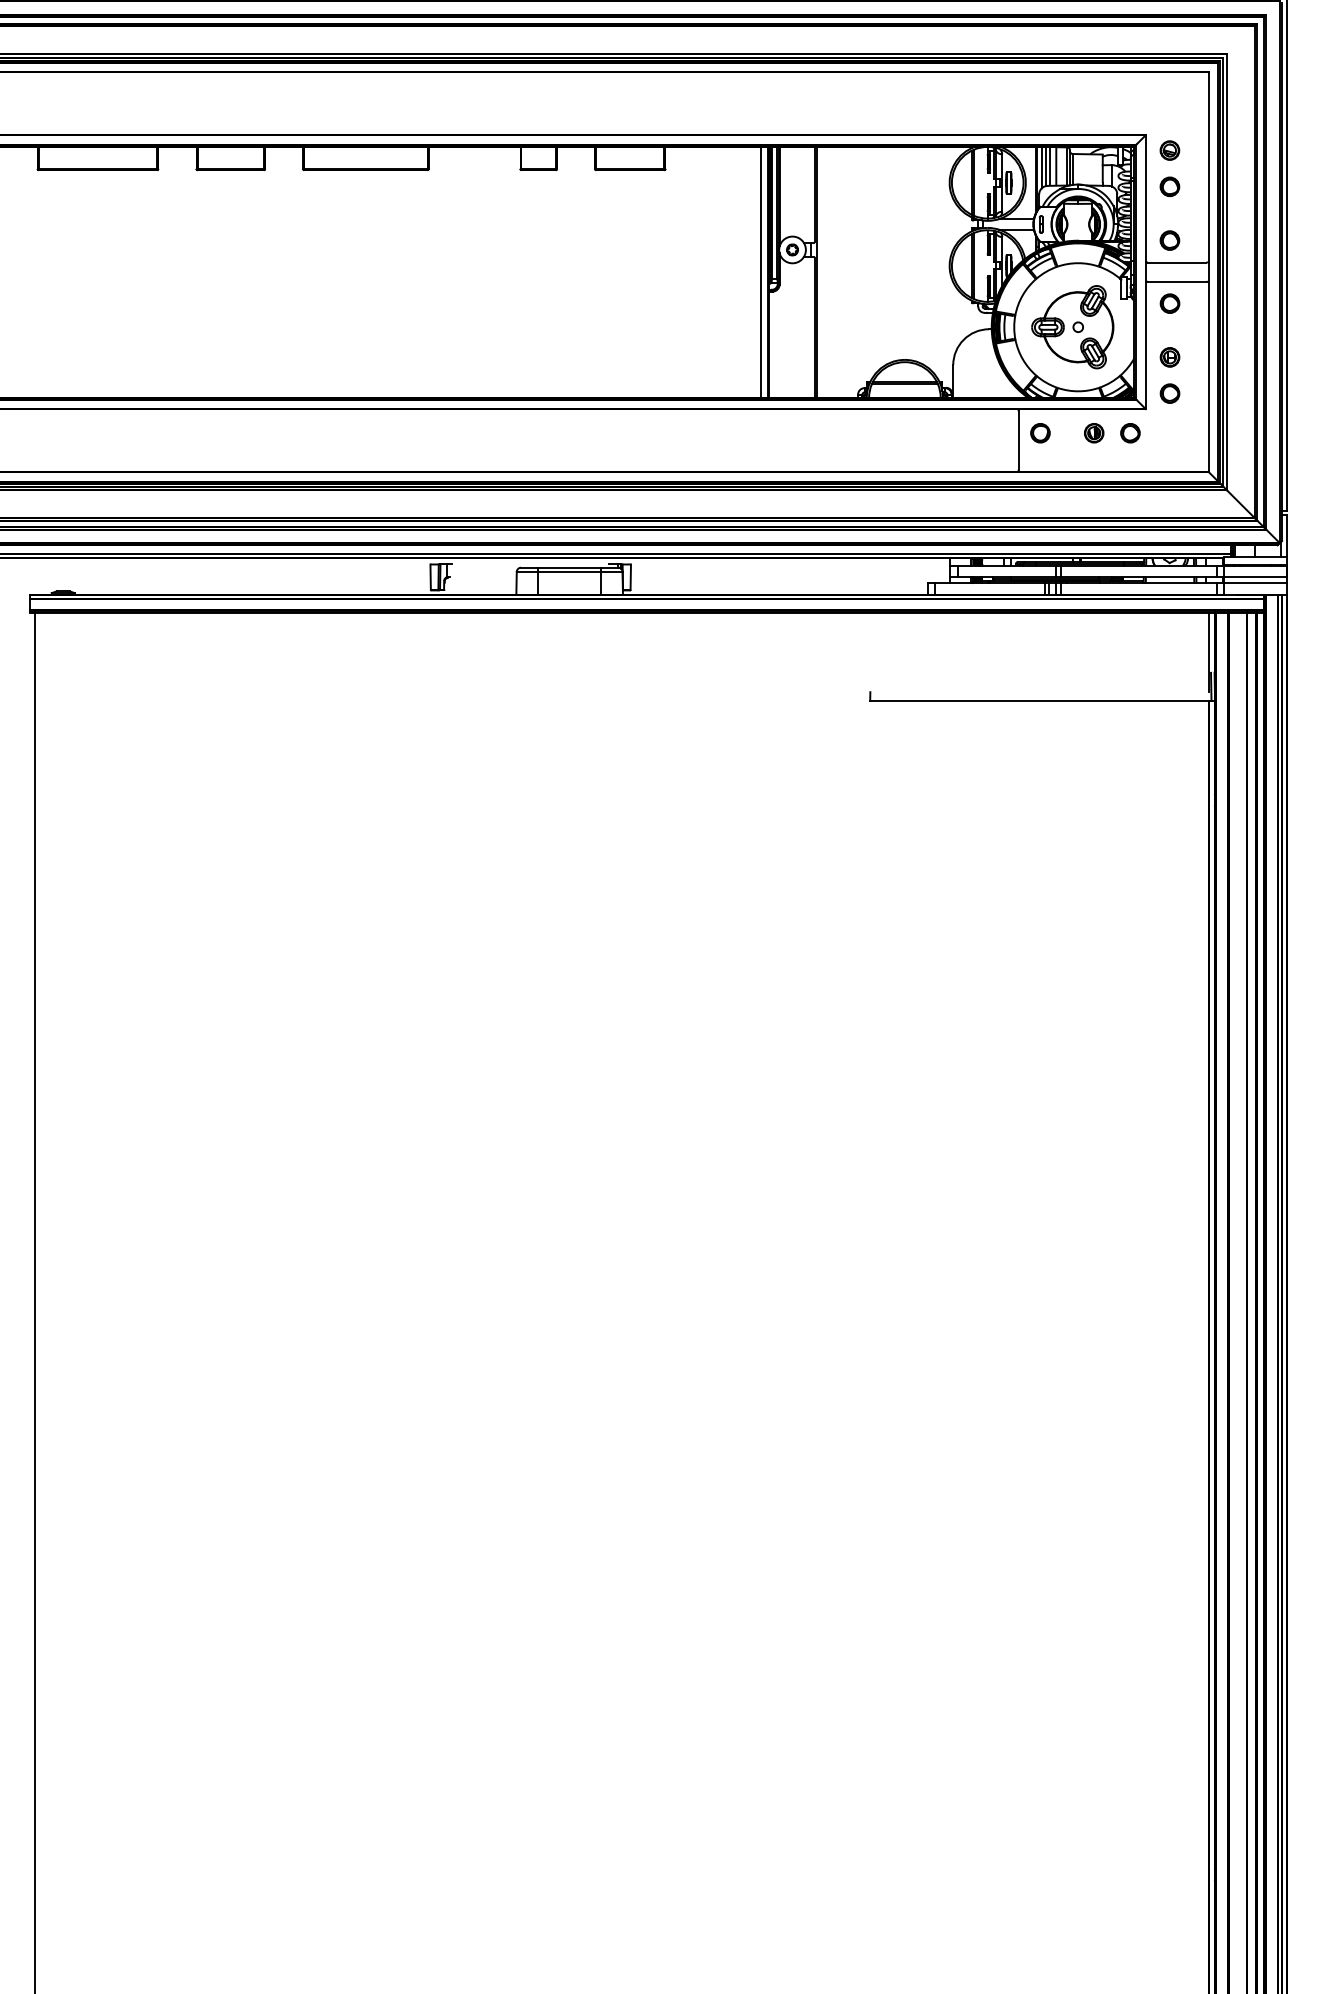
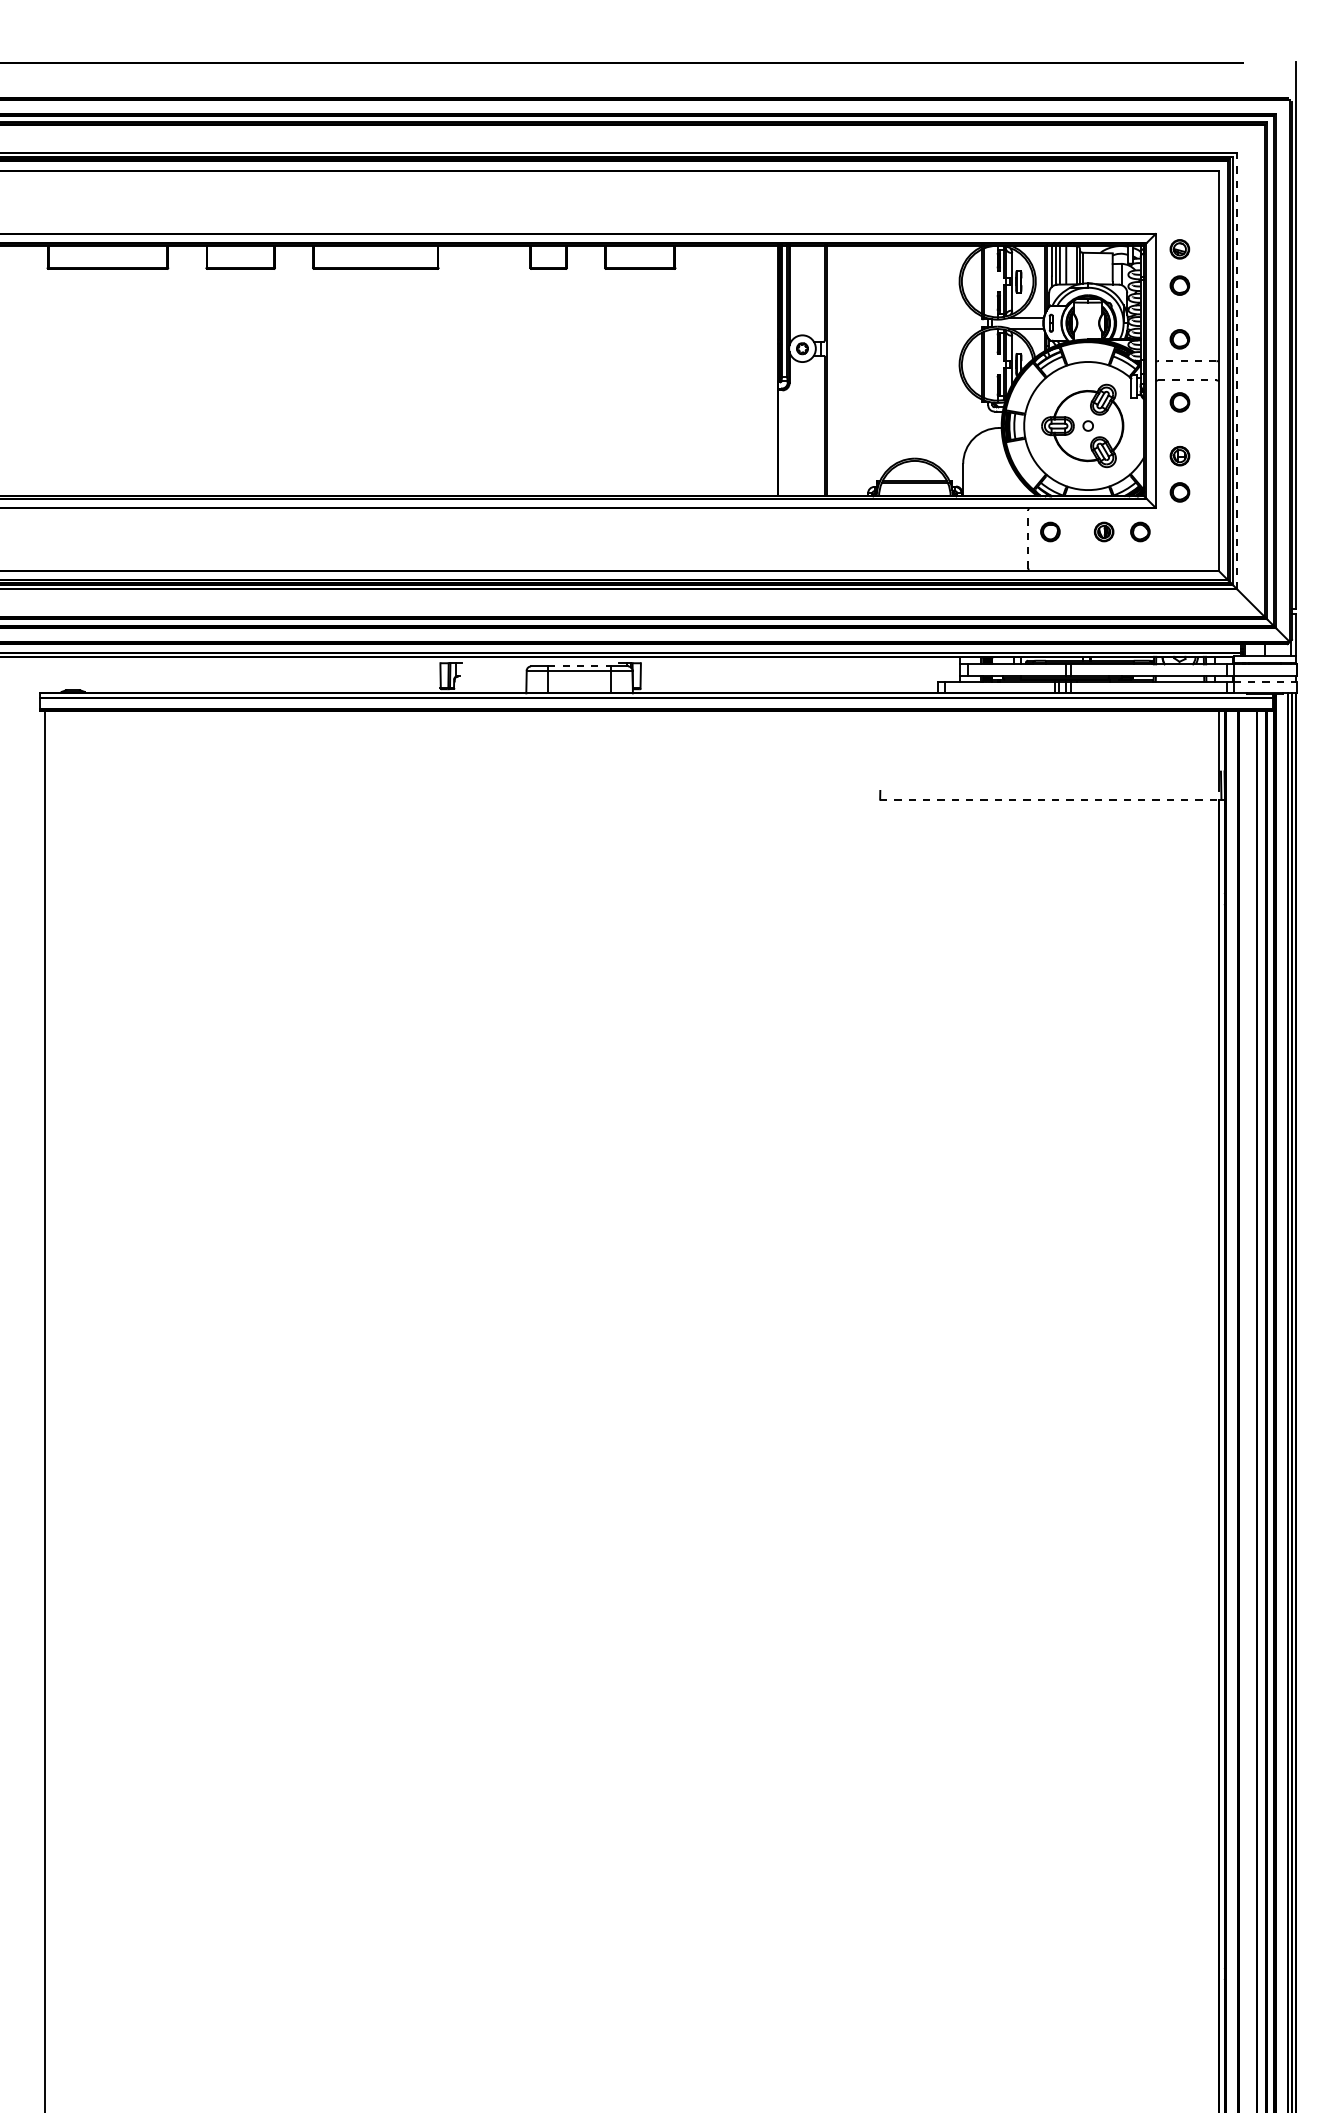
line: (1176, 262) -> (1186, 361), solid -> dashed
line: (760, 271) -> (770, 370), removed
line: (1227, 271) -> (1237, 370), solid -> dashed
line: (1177, 281) -> (1187, 380), solid -> dashed
line: (1018, 439) -> (1028, 538), solid -> dashed
line: (570, 567) -> (580, 666), solid -> dashed
line: (1255, 582) -> (1265, 681), solid -> dashed
line: (1040, 700) -> (1050, 799), solid -> dashed

